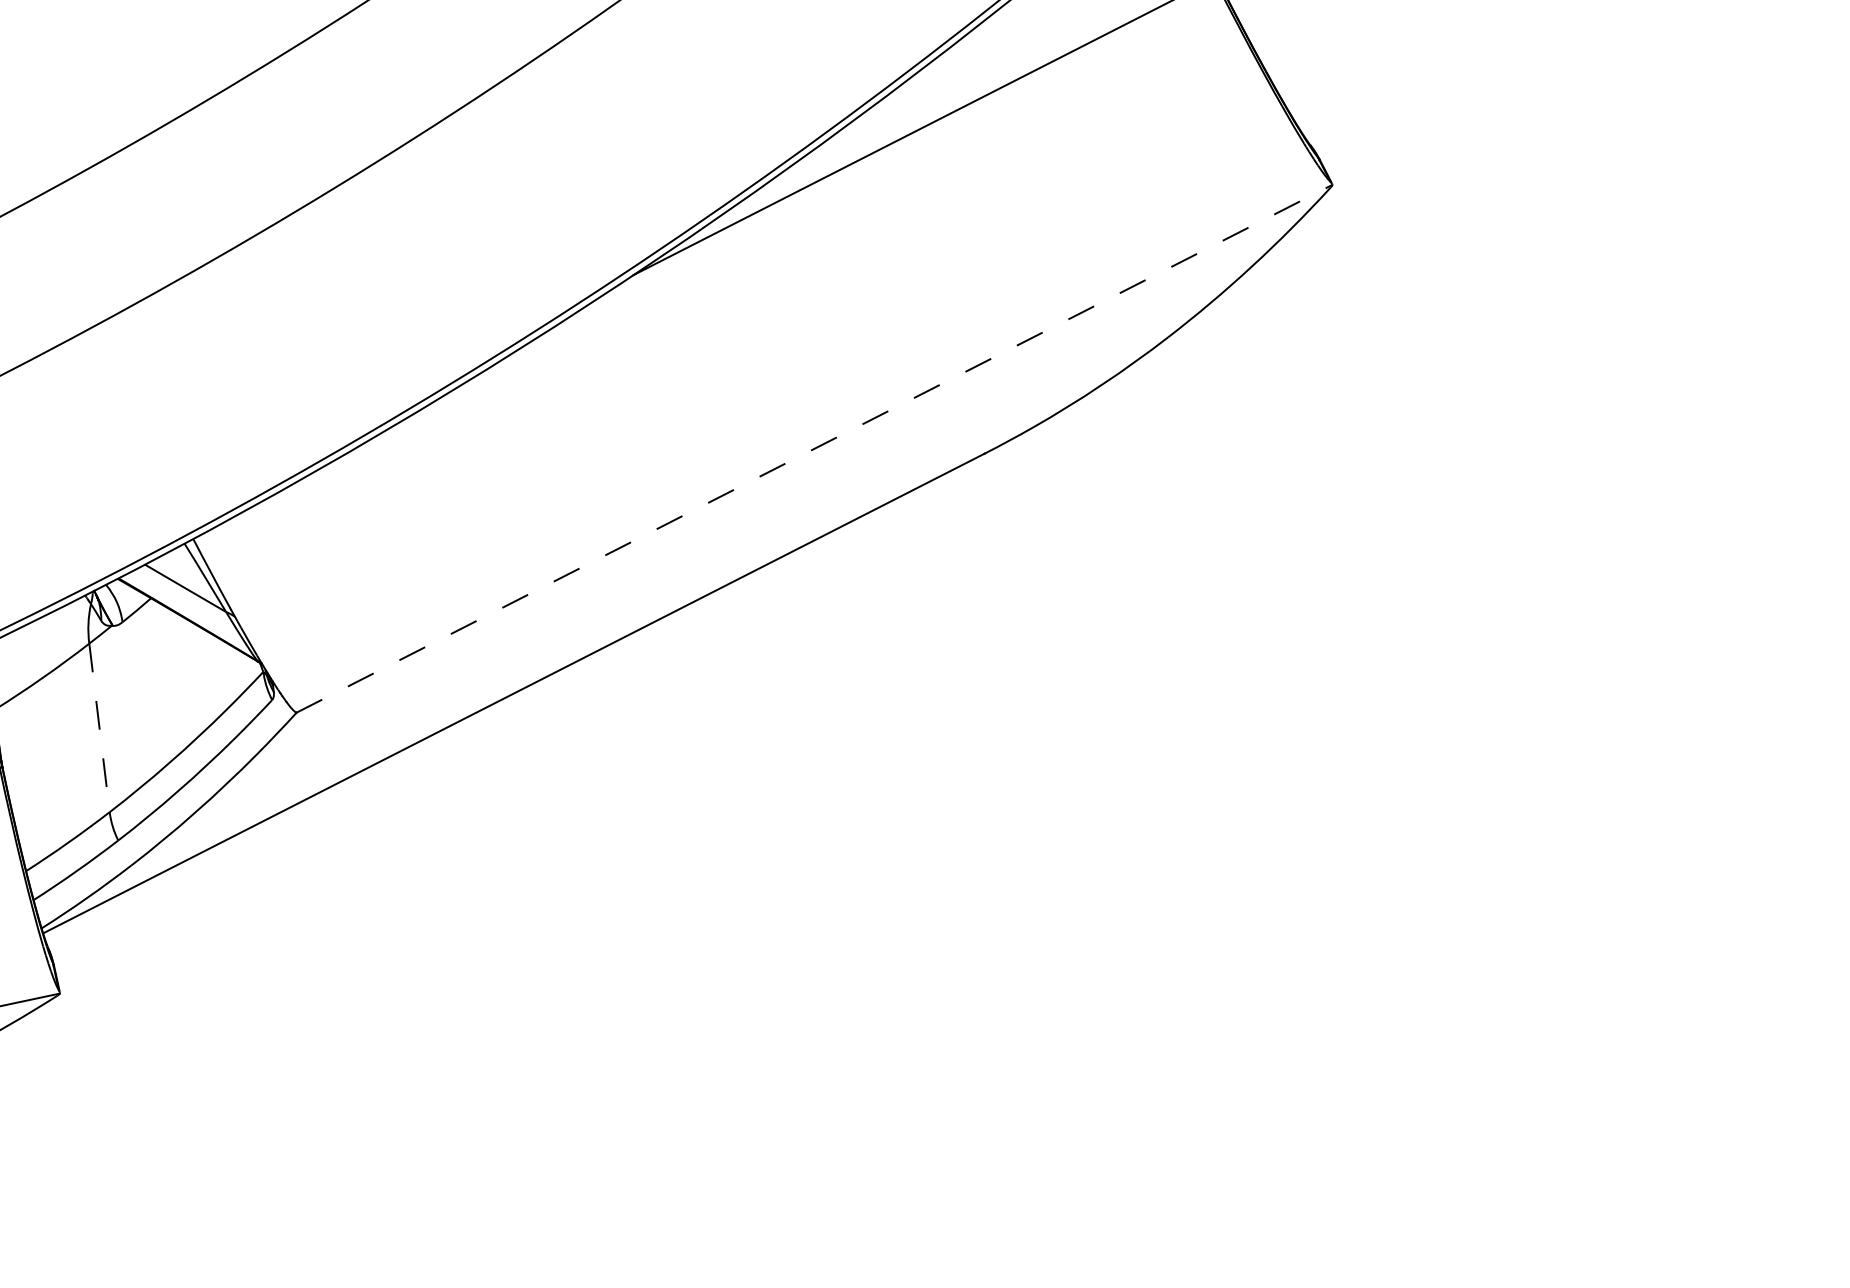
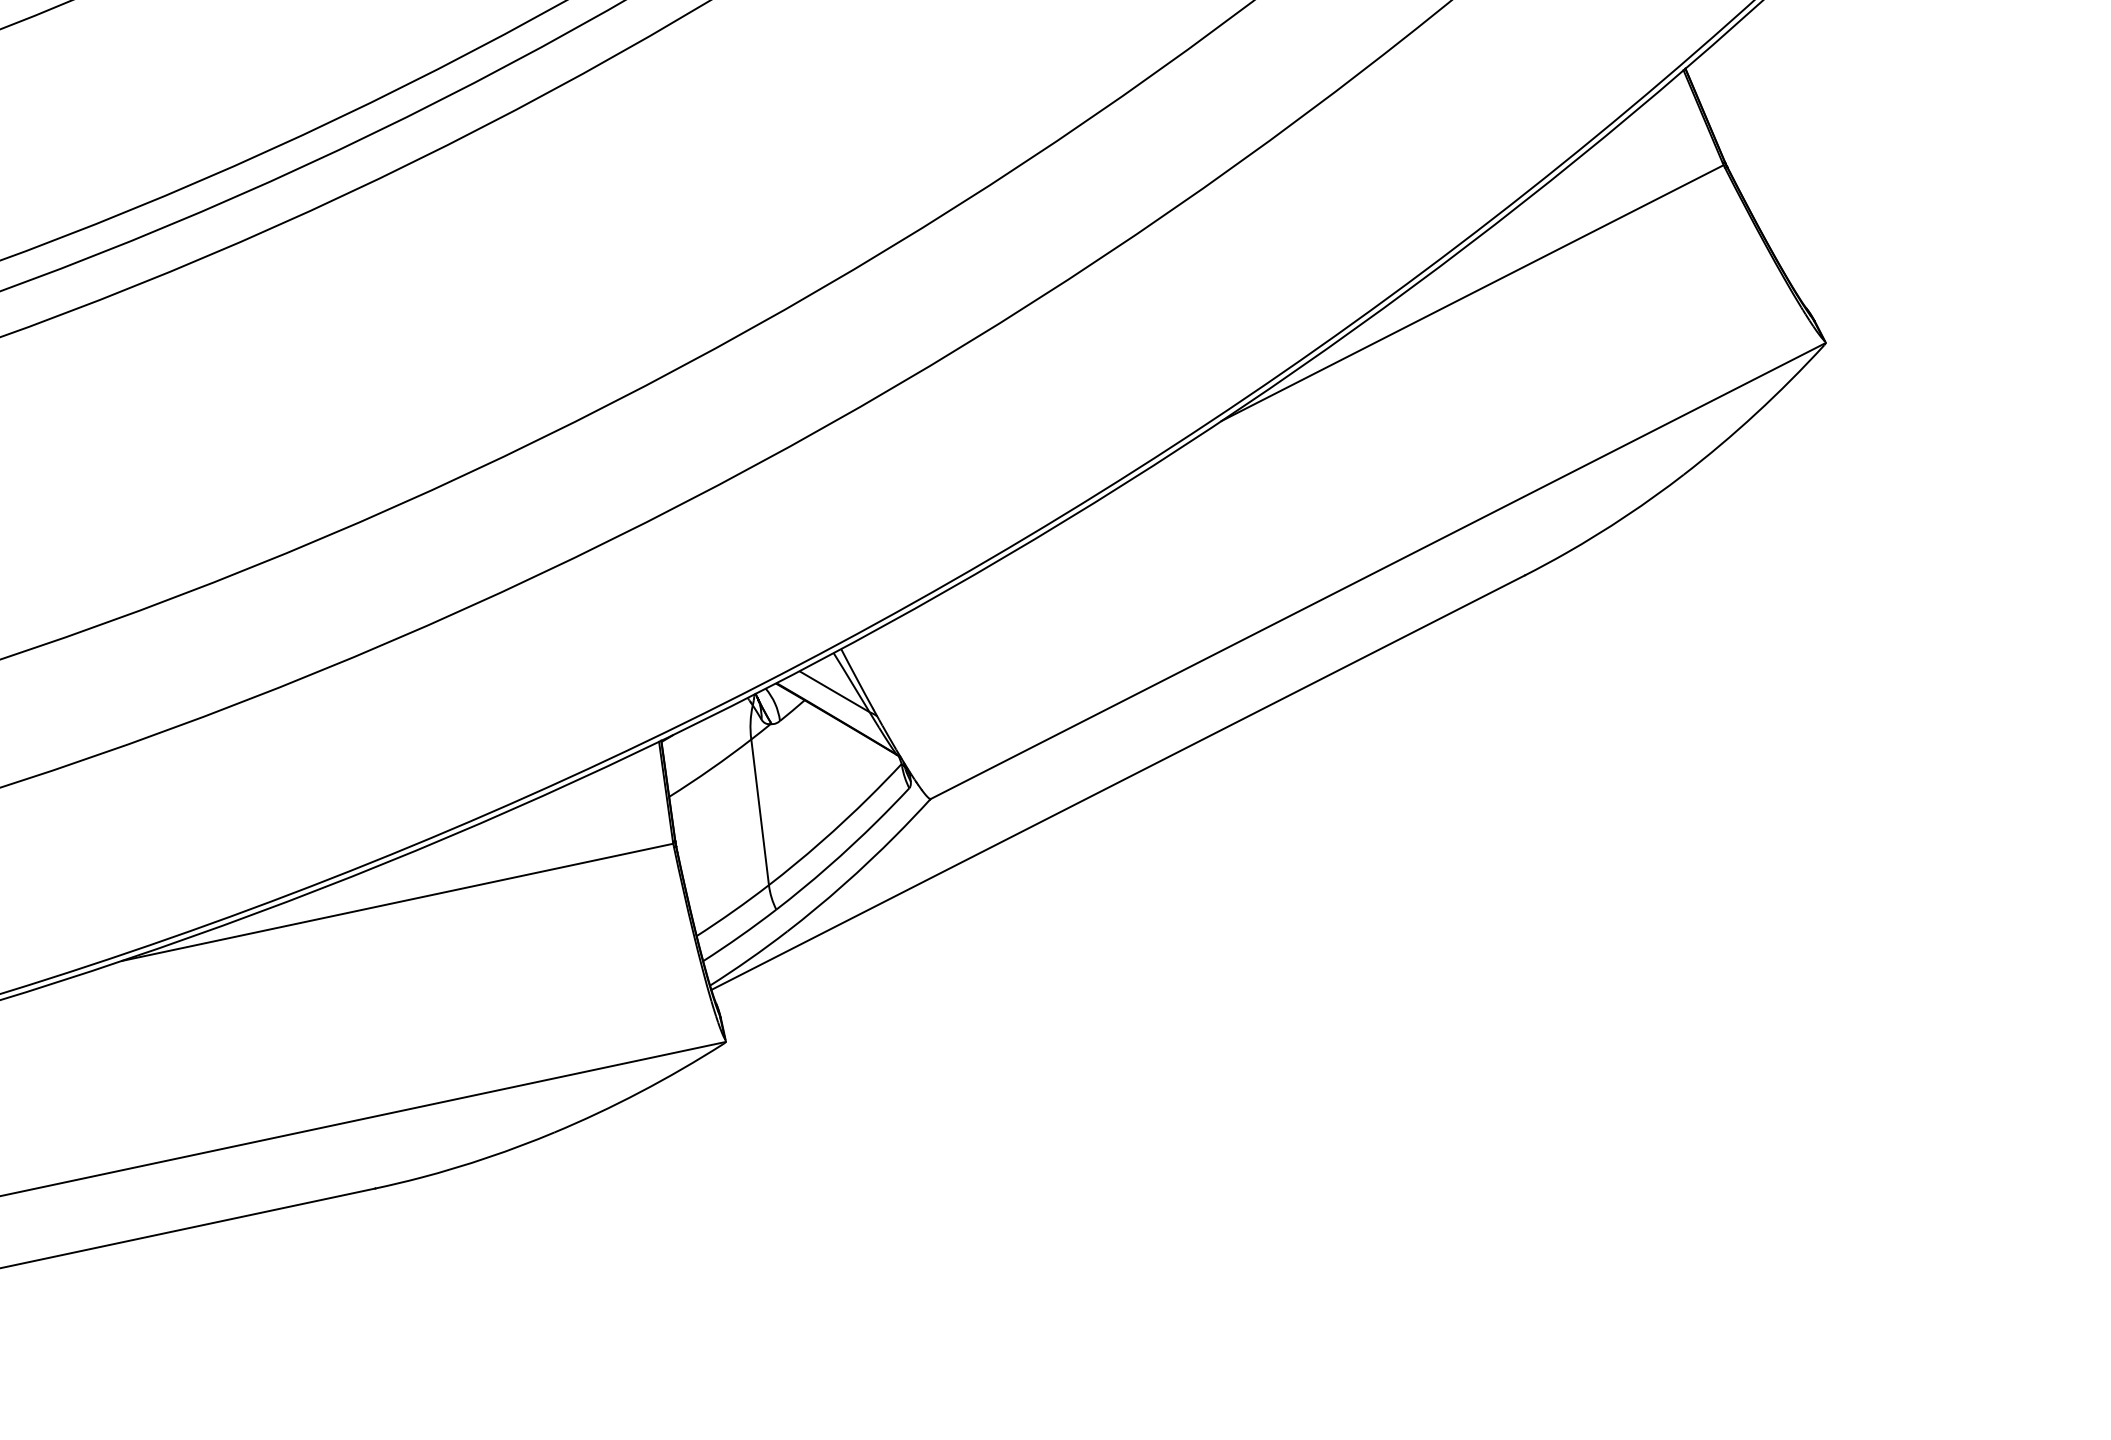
line: (814, 448) -> (1378, 570), dashed -> solid
line: (99, 728) -> (760, 812), dashed -> solid

